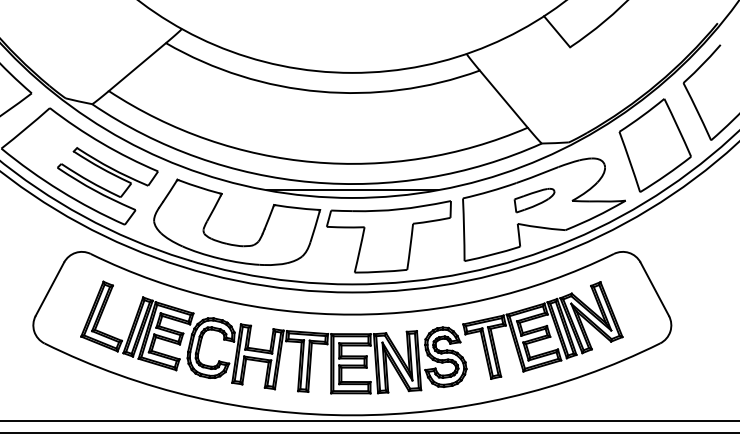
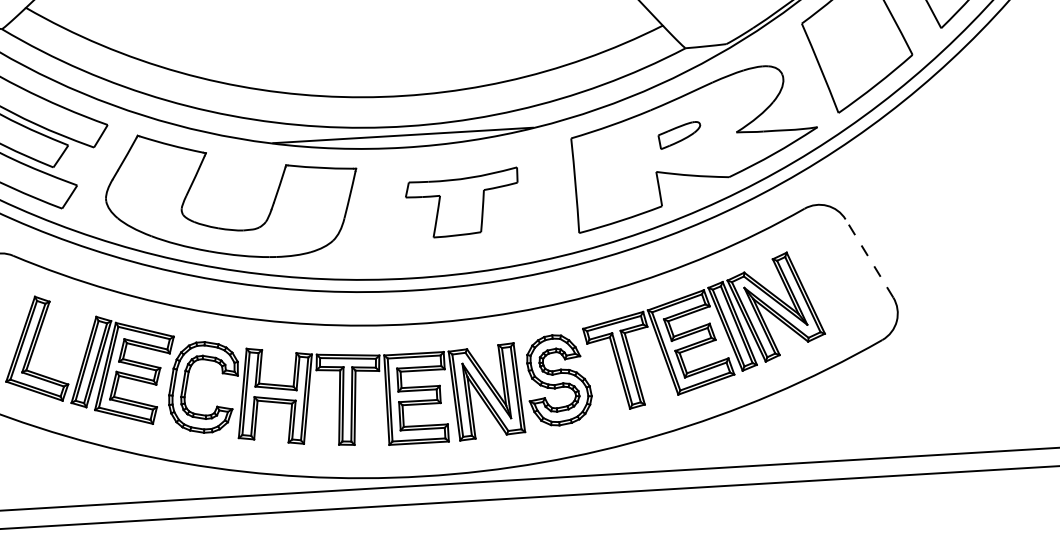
part: (534, 200) -> (679, 135), size x0.7
part: (388, 236) -> (461, 202), size x0.6
line: (654, 288) -> (868, 257), solid -> dashed

